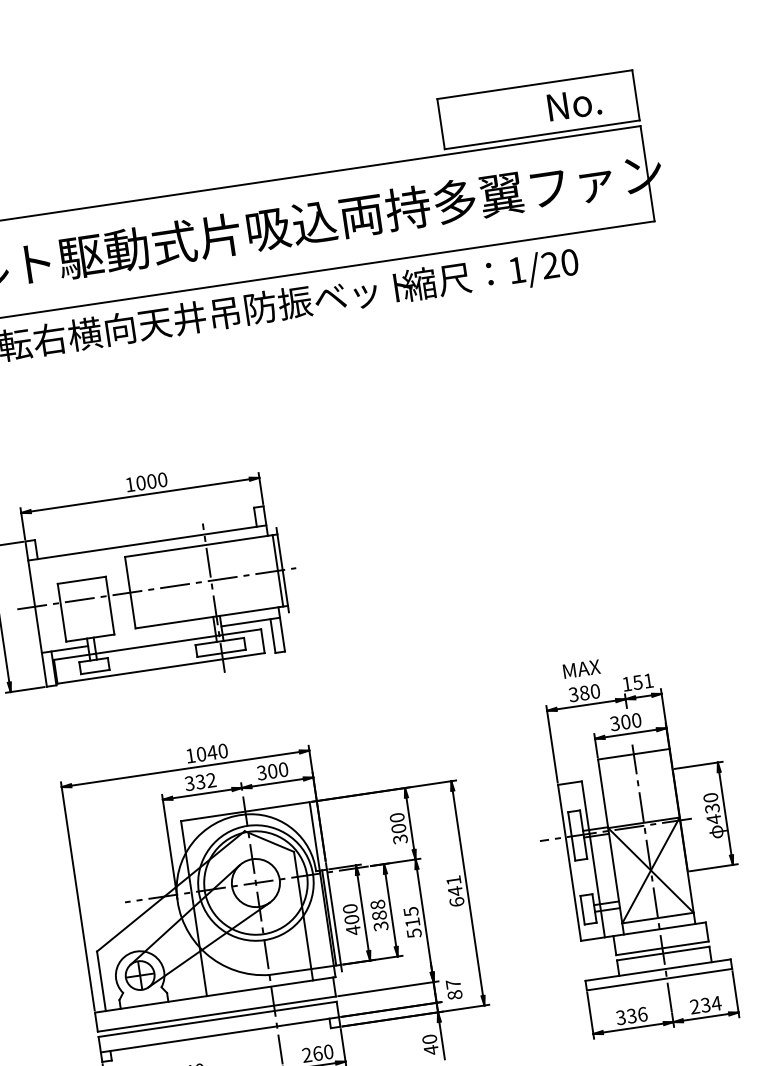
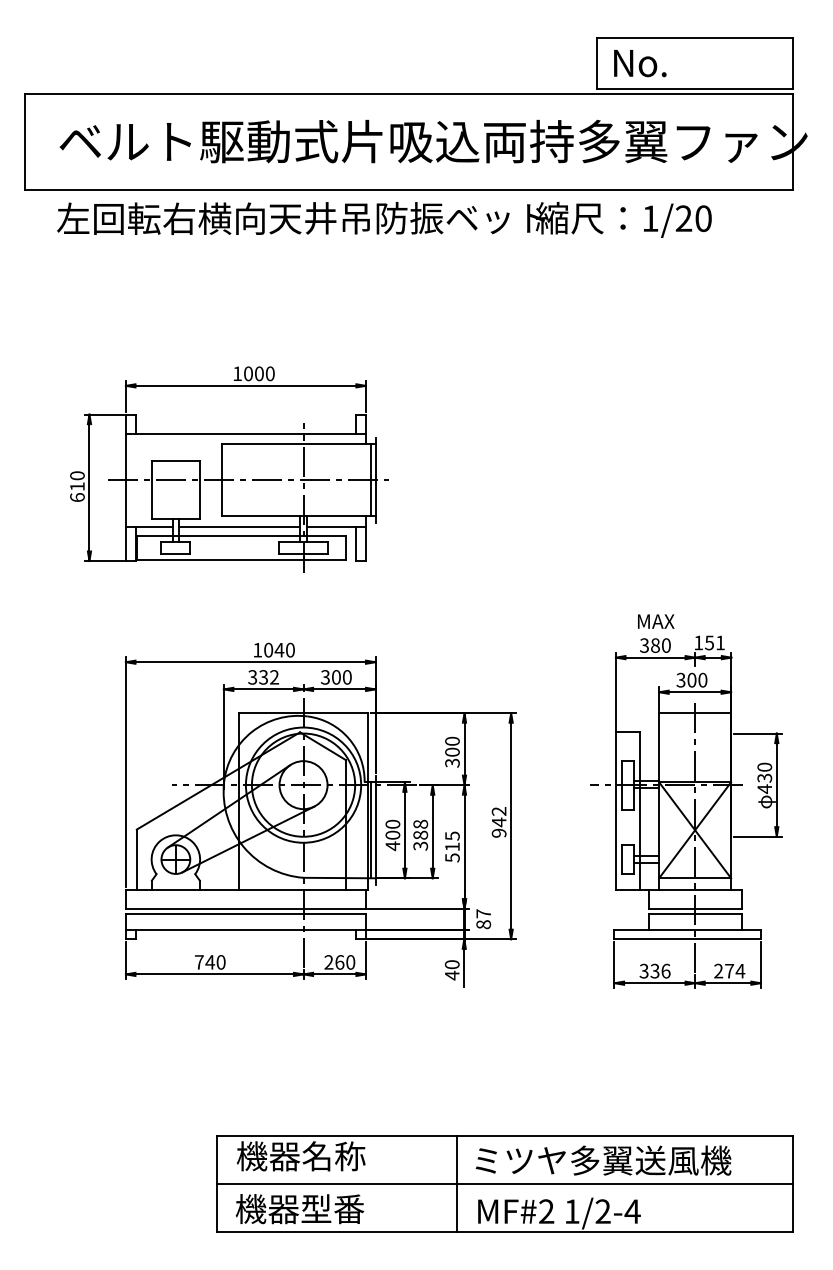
text: (574, 104) -> (640, 63), moved
line: (154, 635) -> (239, 526), added
text: (454, 891) -> (498, 822), 641 -> 942
text: (705, 1004) -> (729, 970), 234 -> 274

